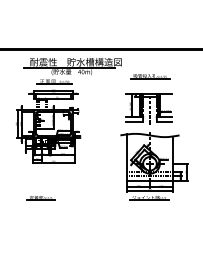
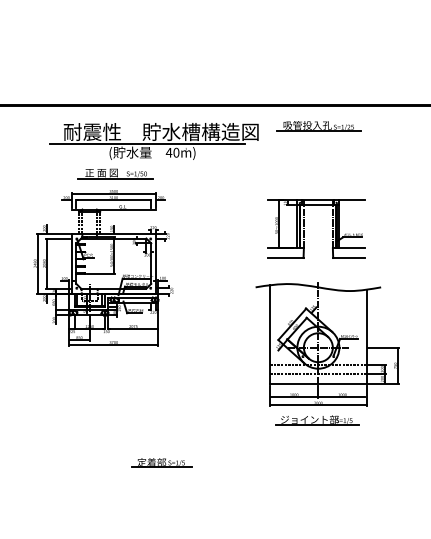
part: (150, 76) -> (319, 126), moved
line: (149, 110) -> (317, 234), removed
line: (40, 198) -> (160, 463), moved

